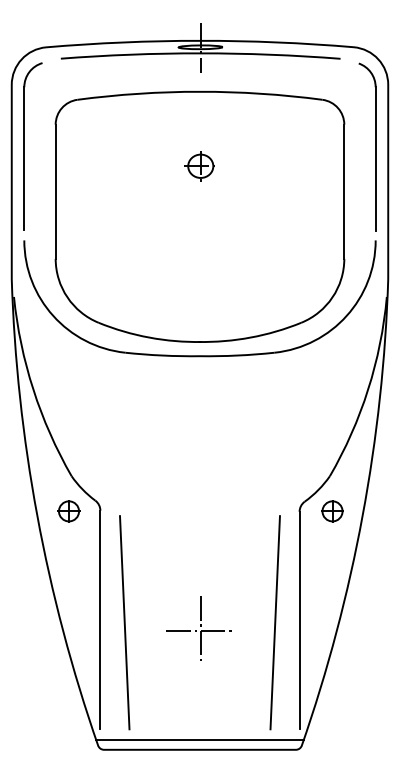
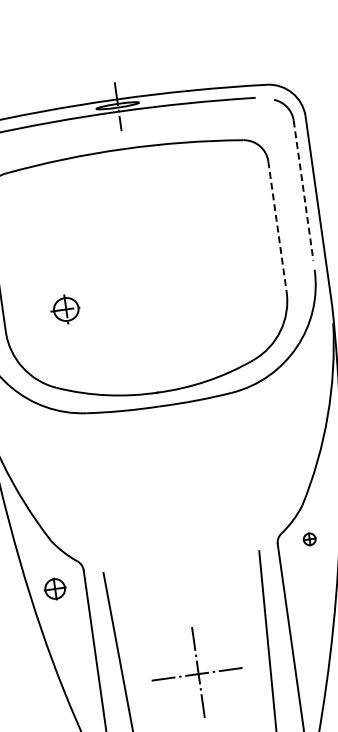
line: (375, 159) -> (303, 191), solid -> dashed
part: (199, 166) -> (65, 309), moved
line: (344, 192) -> (277, 227), solid -> dashed
part: (68, 511) -> (54, 589), moved
part: (332, 511) -> (309, 539), size x0.6
part: (198, 628) -> (195, 671), size x1.4

